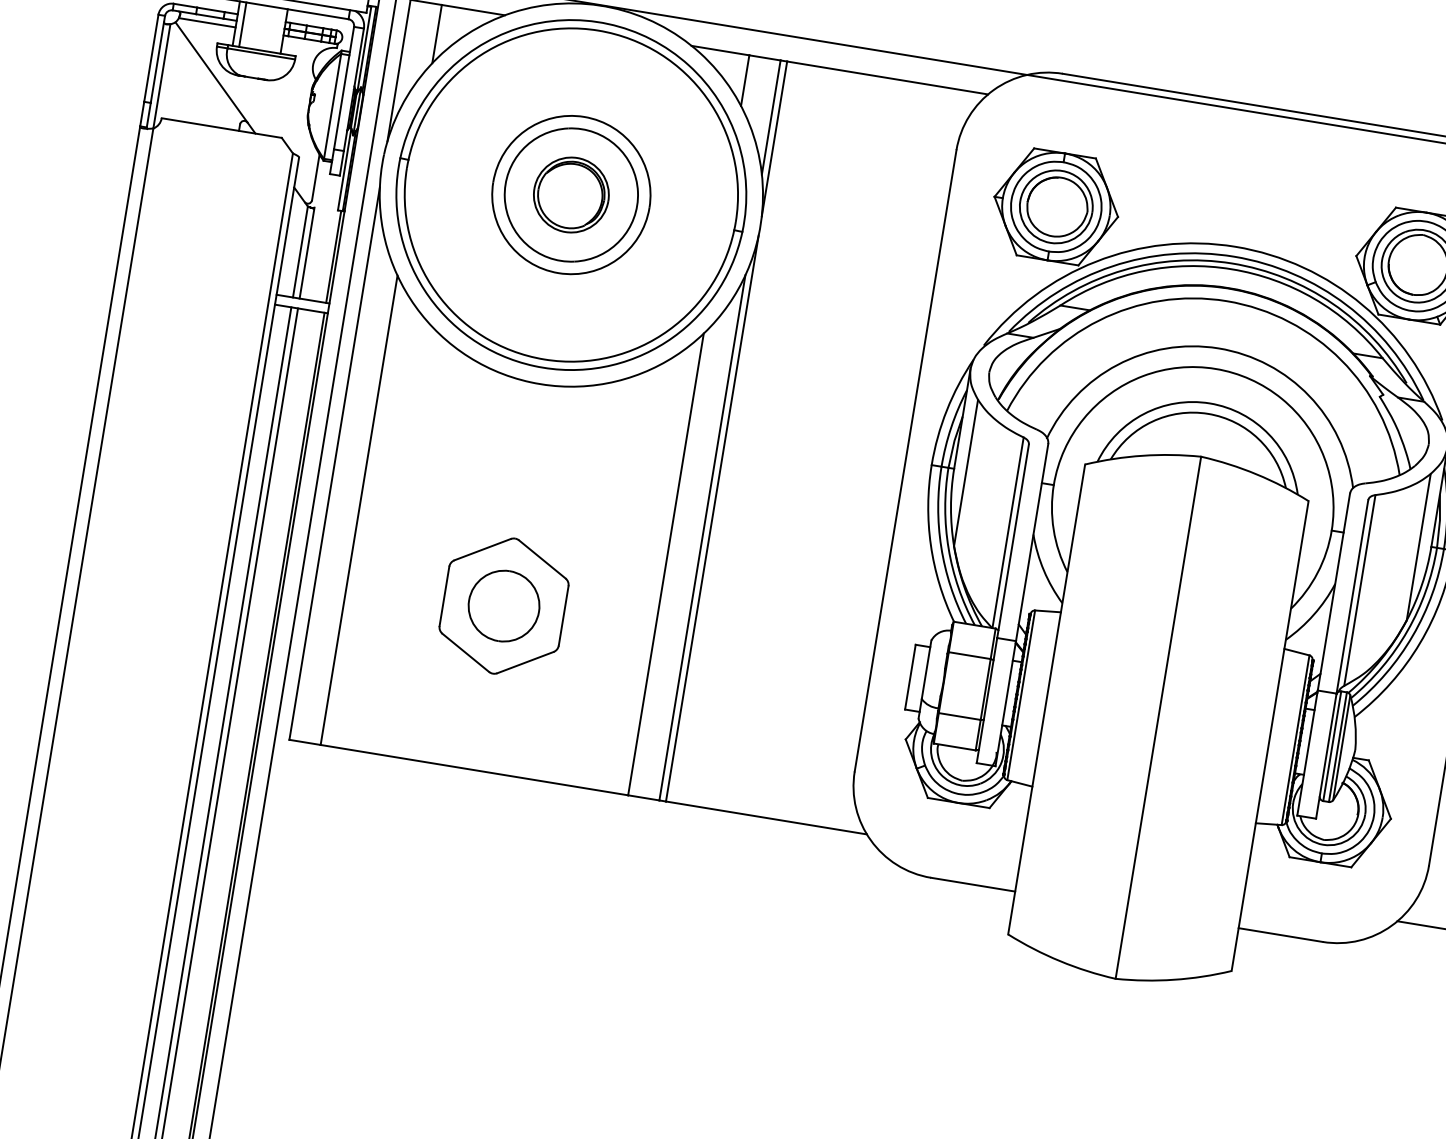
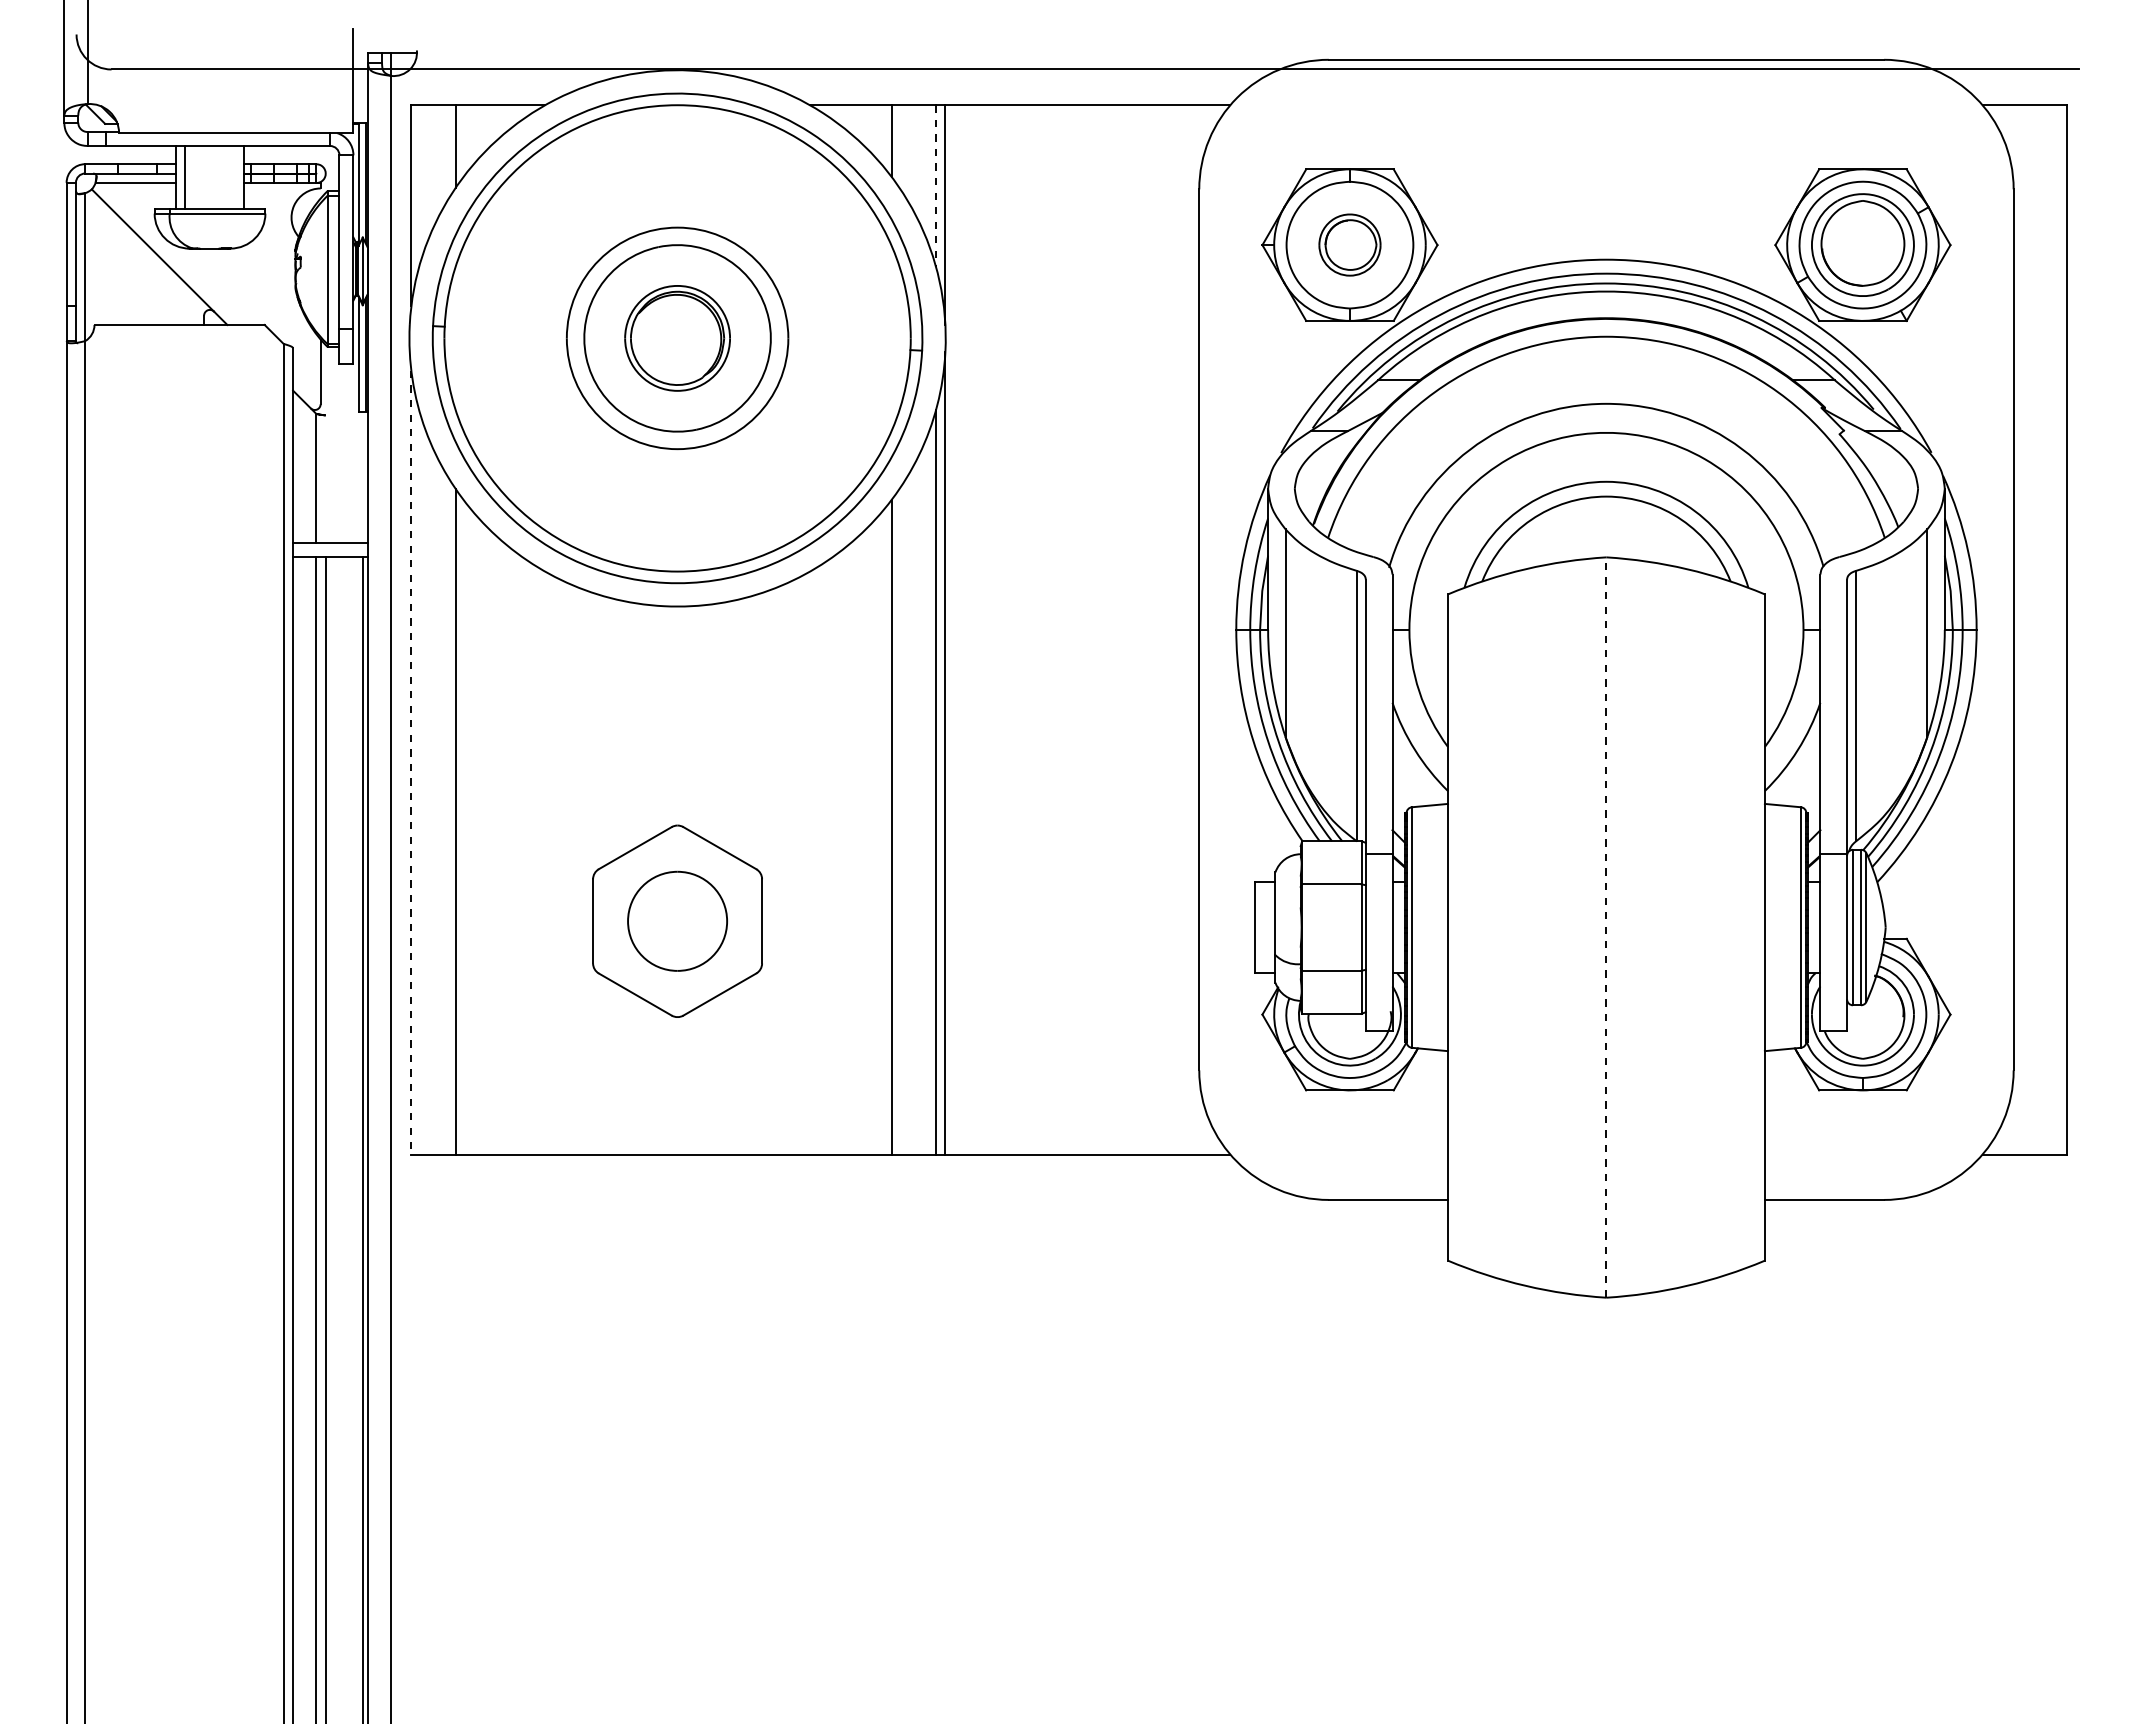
line: (771, 117) -> (936, 186), solid -> dashed
part: (1056, 206) -> (1349, 244), size x0.6
line: (307, 252) -> (325, 477), removed
line: (333, 256) -> (363, 477), removed
line: (334, 463) -> (411, 762), solid -> dashed
line: (1158, 717) -> (1606, 927), solid -> dashed

